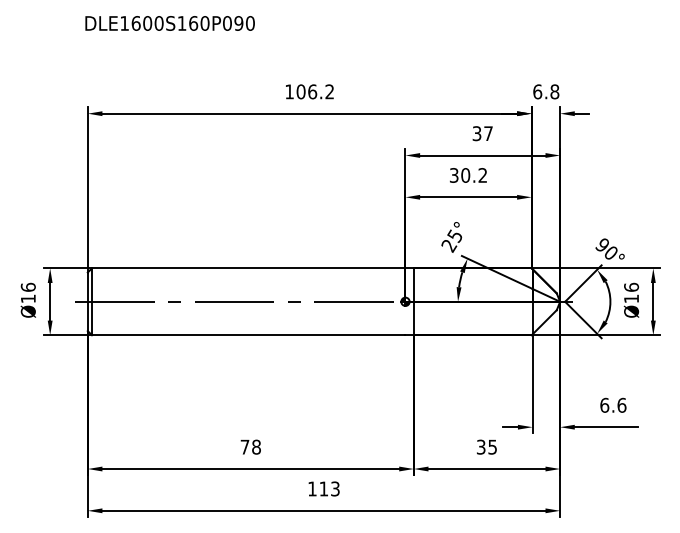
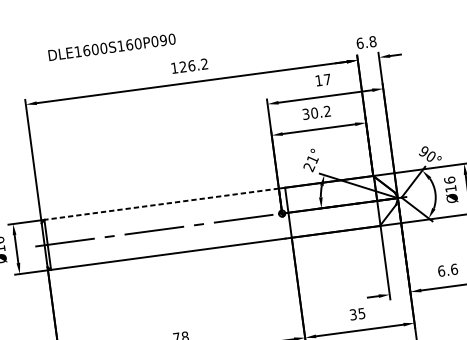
text: (169, 23) -> (111, 47), moved
text: (300, 91) -> (182, 66), 106.2 -> 126.2
text: (476, 133) -> (318, 80), 37 -> 17
text: (455, 235) -> (312, 159), 25° -> 21°
line: (248, 268) -> (161, 204), solid -> dashed

